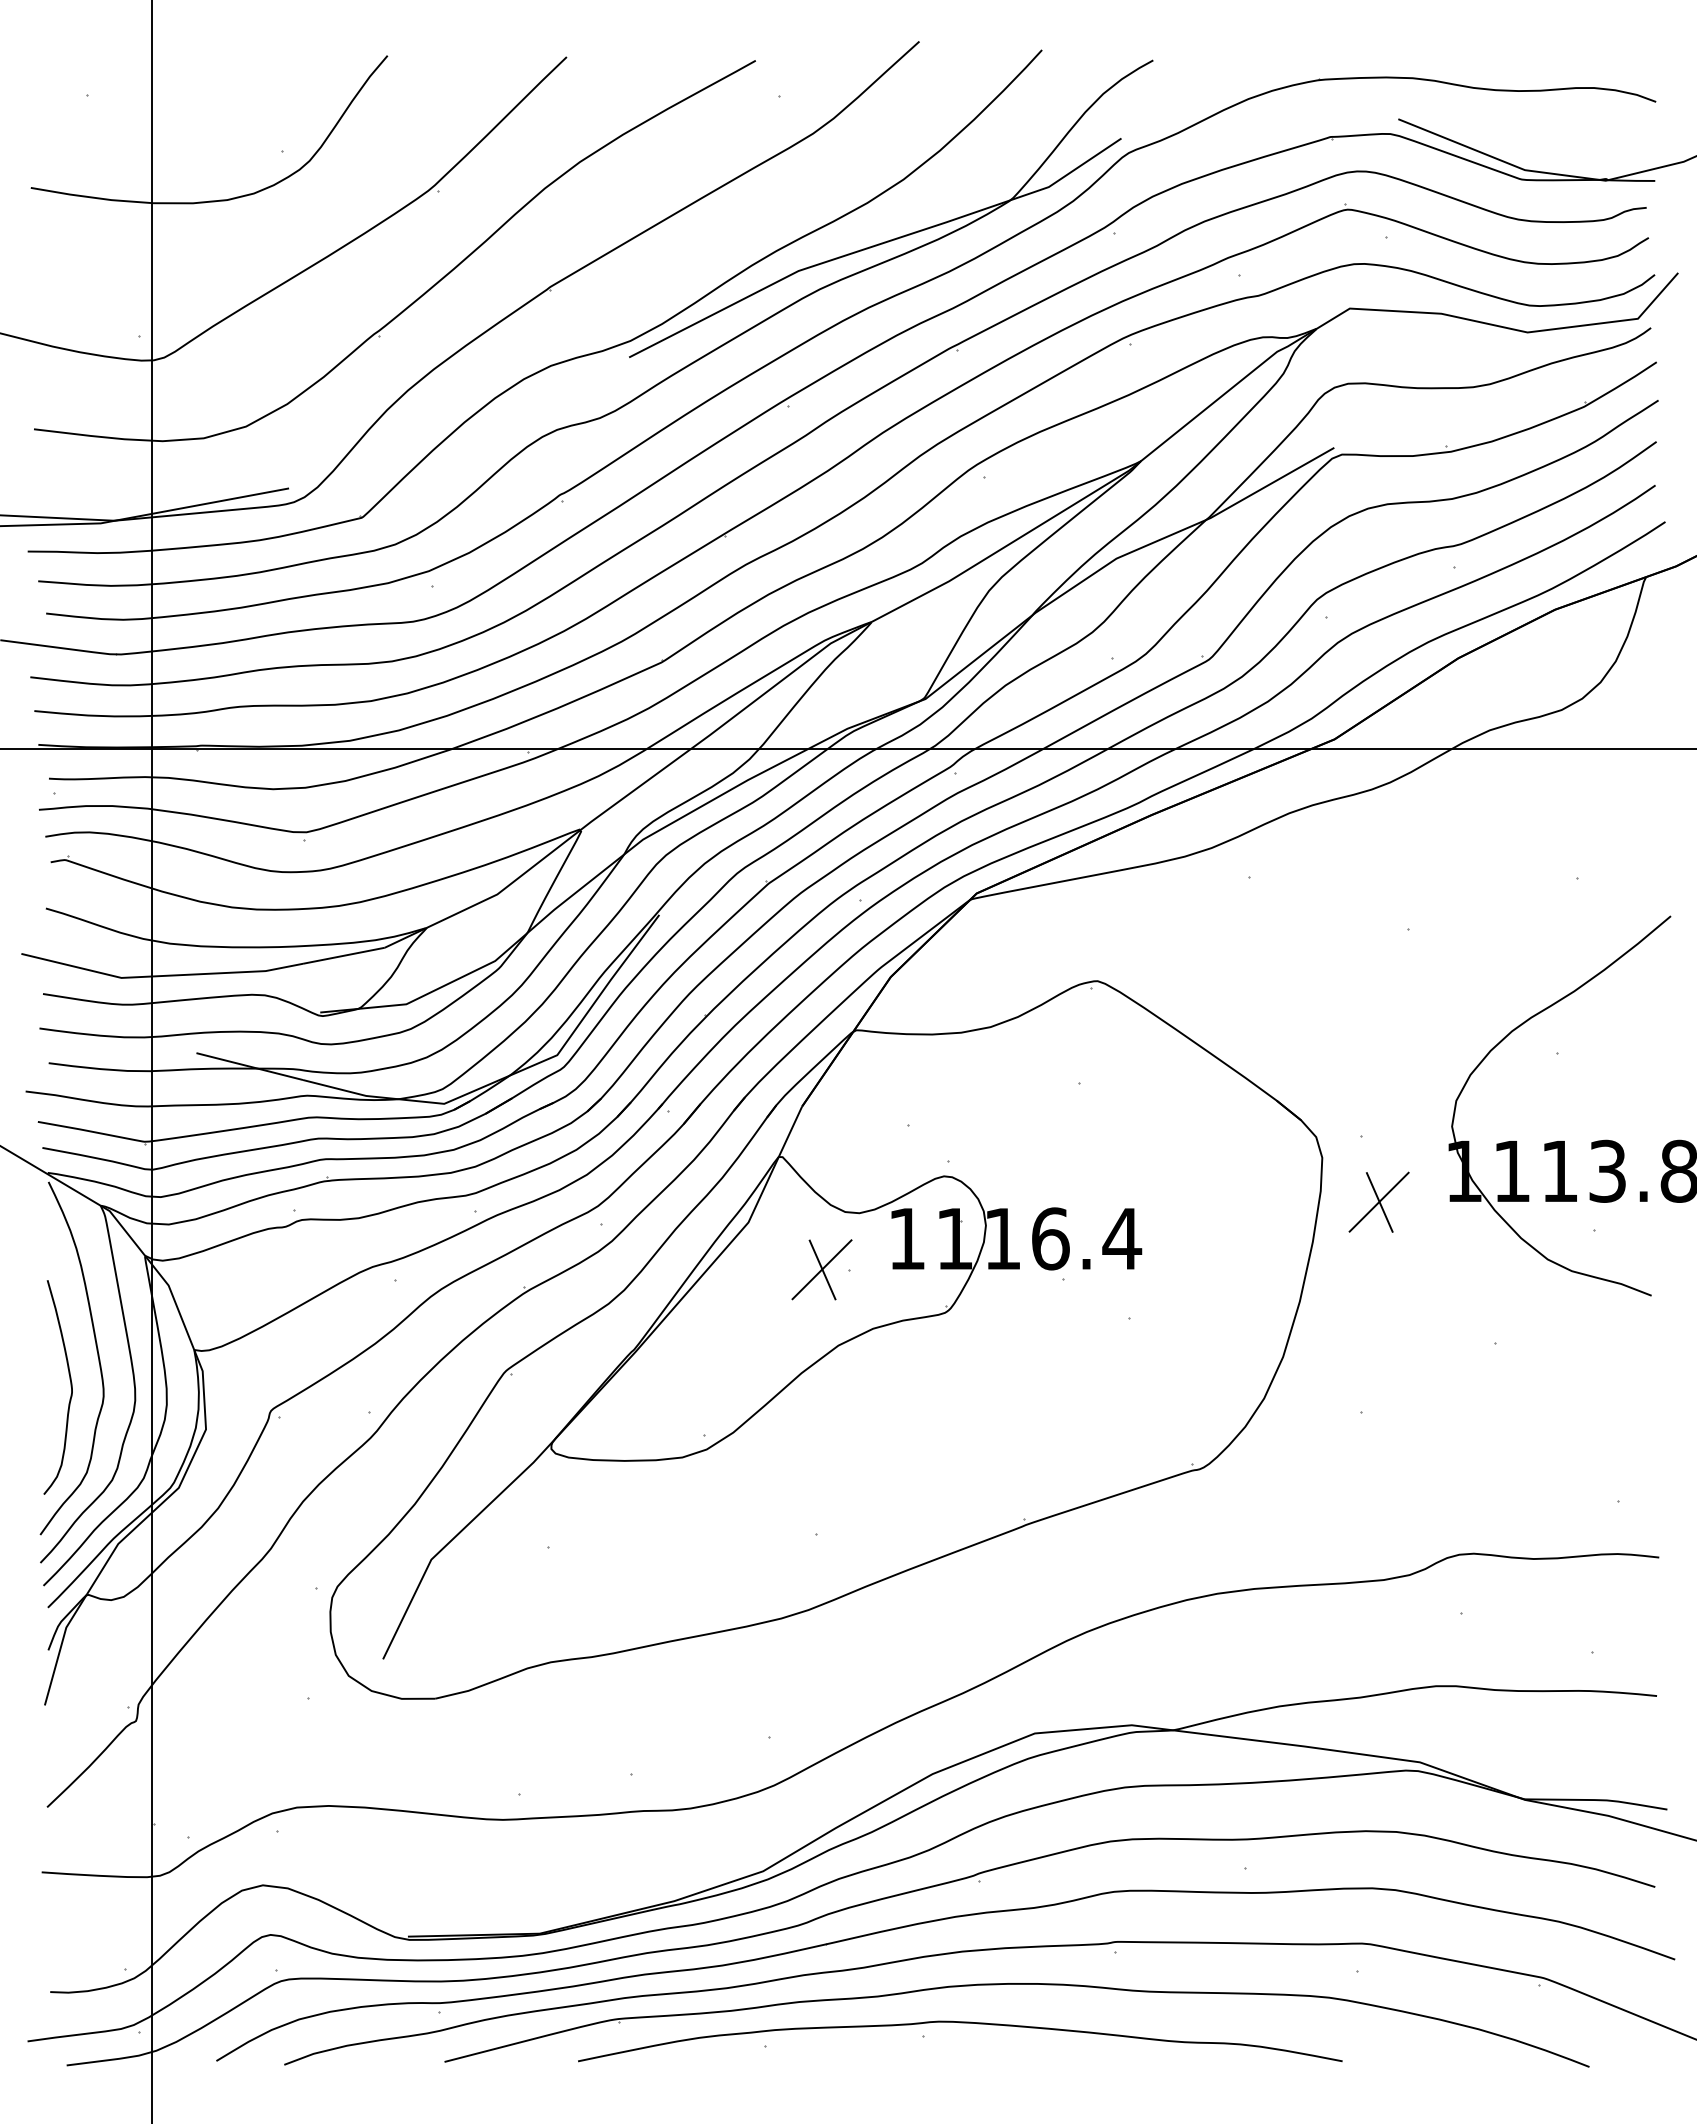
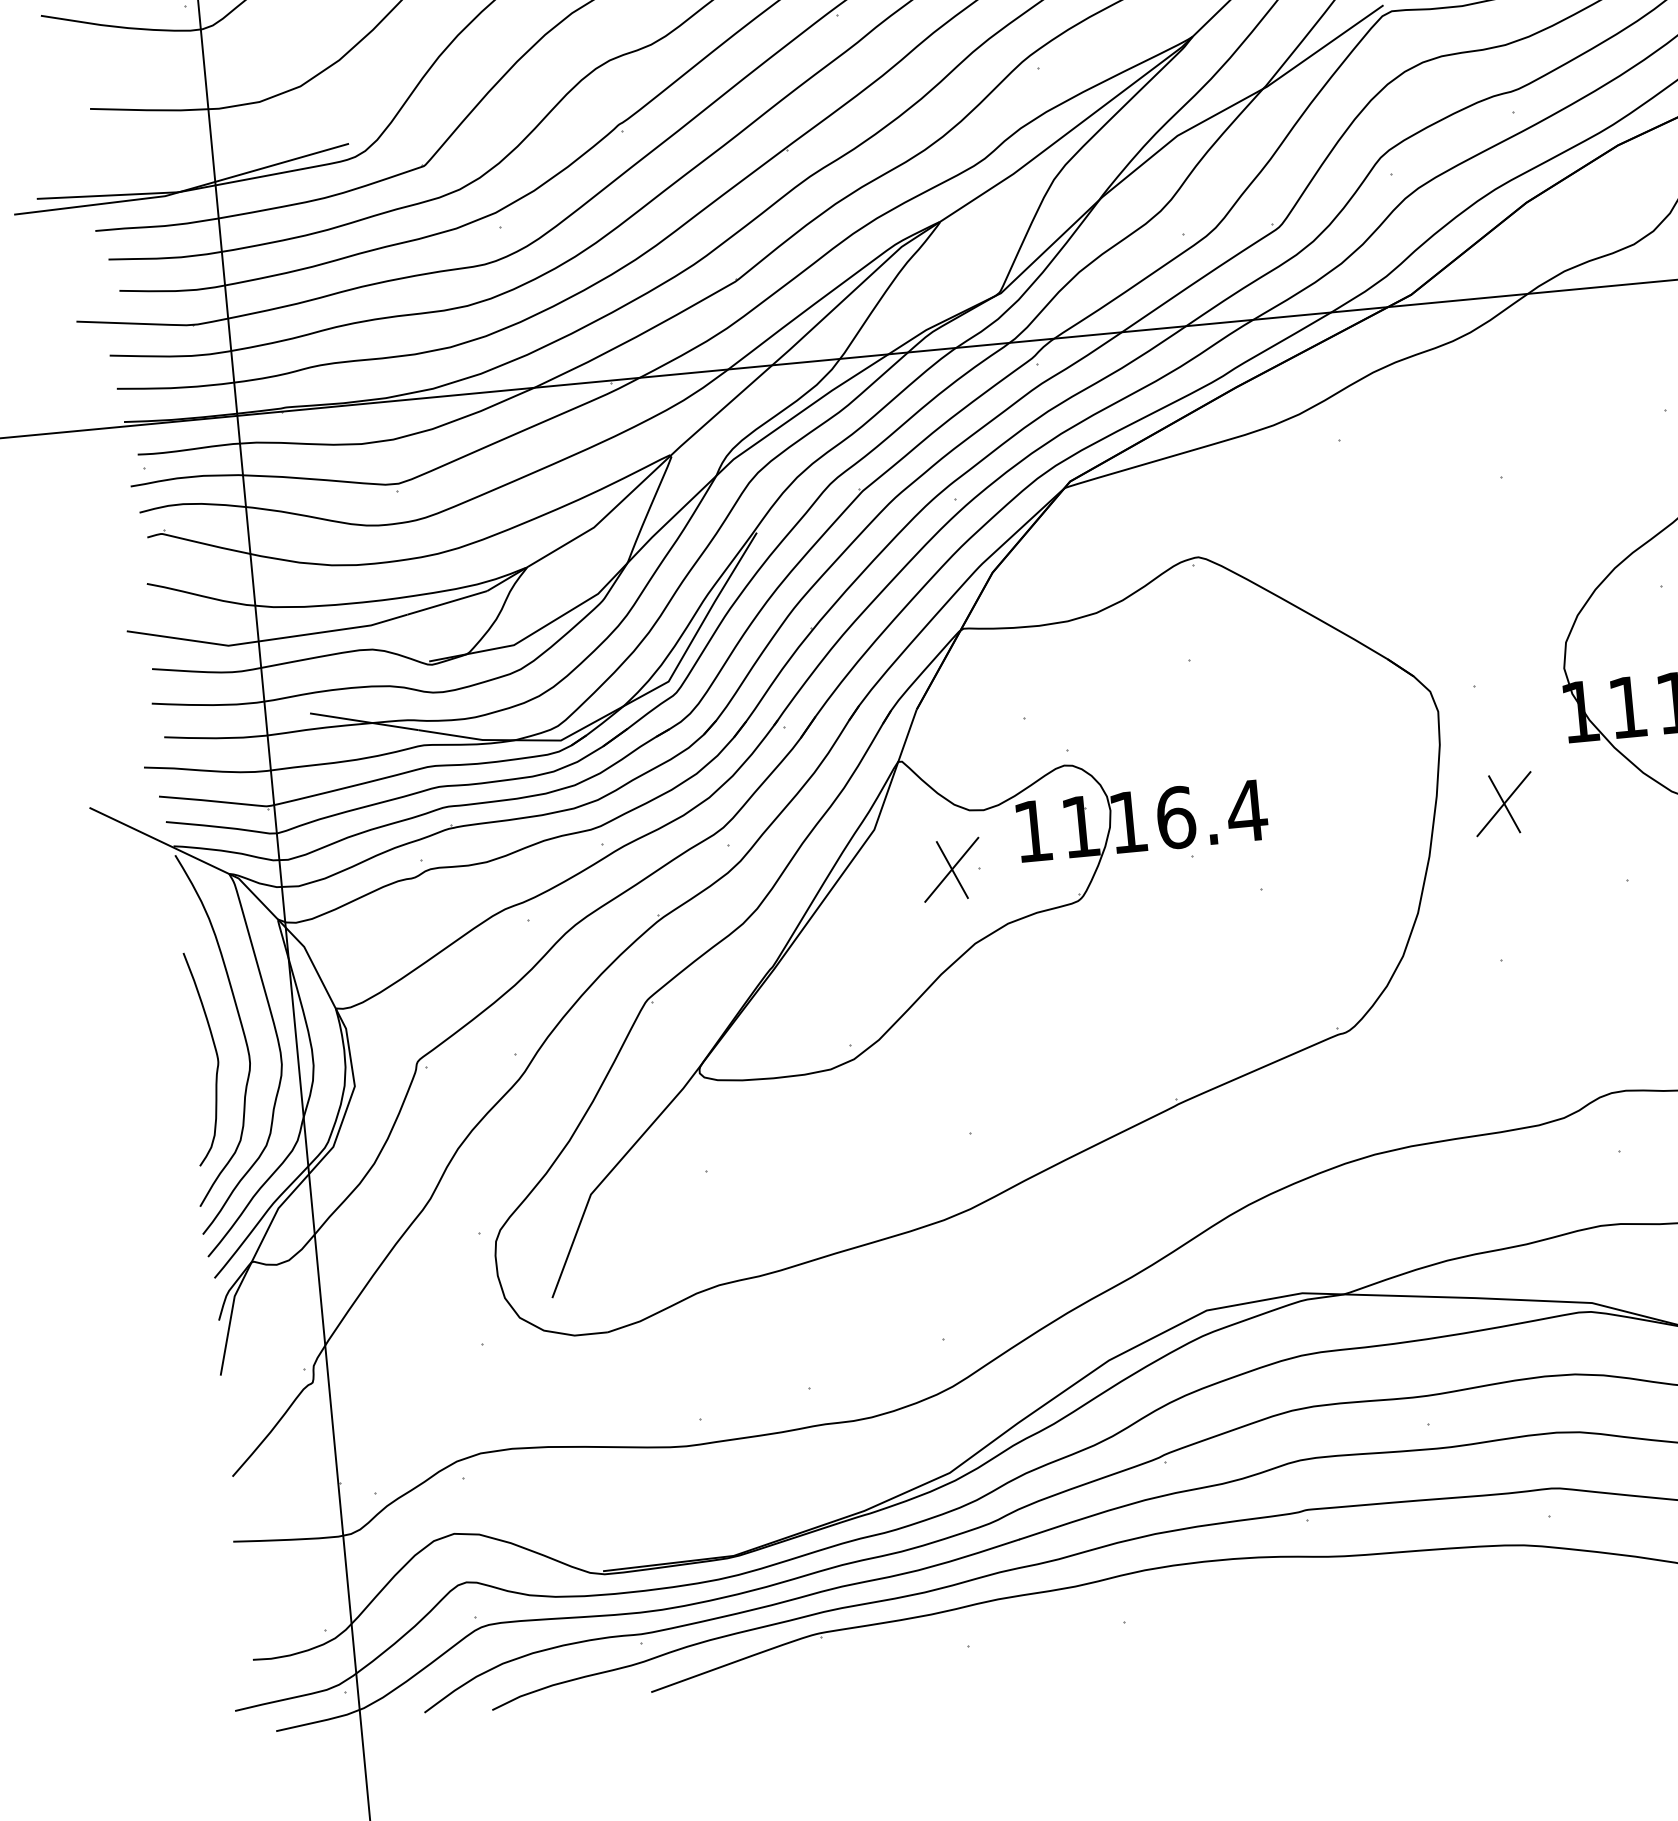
part: (1378, 1201) -> (1503, 803), moved
curve: (960, 2023) -> (1160, 1605), removed

